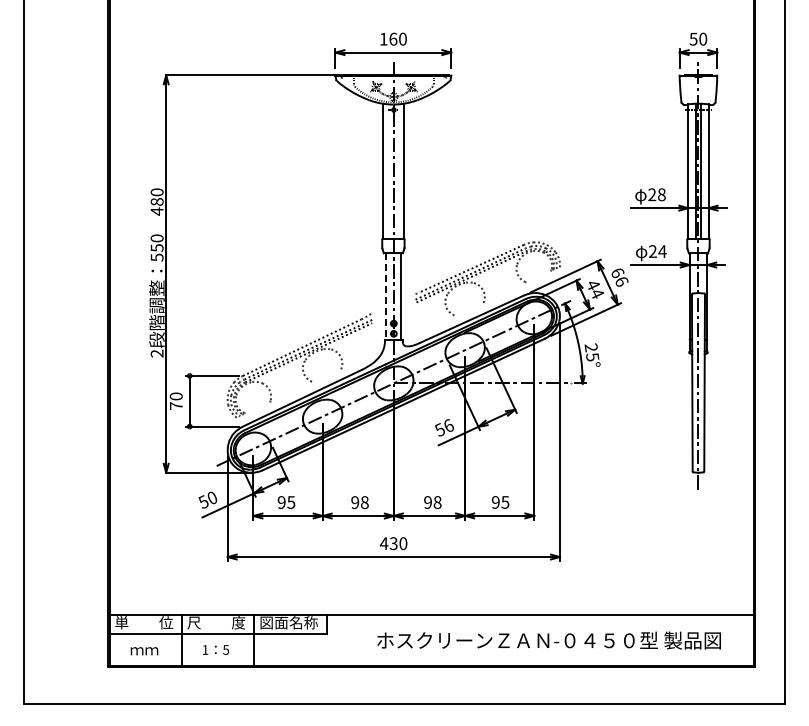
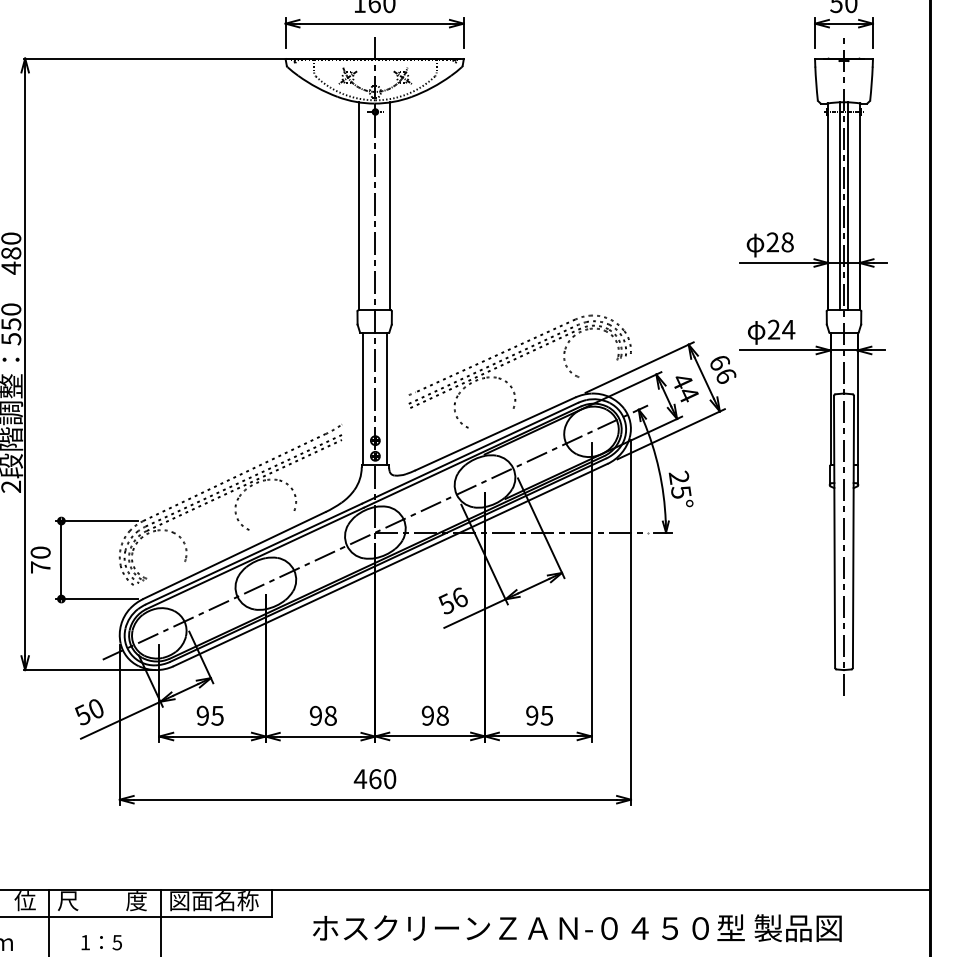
line: (385, 297) -> (362, 400), dashed -> solid
text: (393, 543) -> (374, 778), 430 -> 460
text: (548, 640) -> (576, 928), moved

